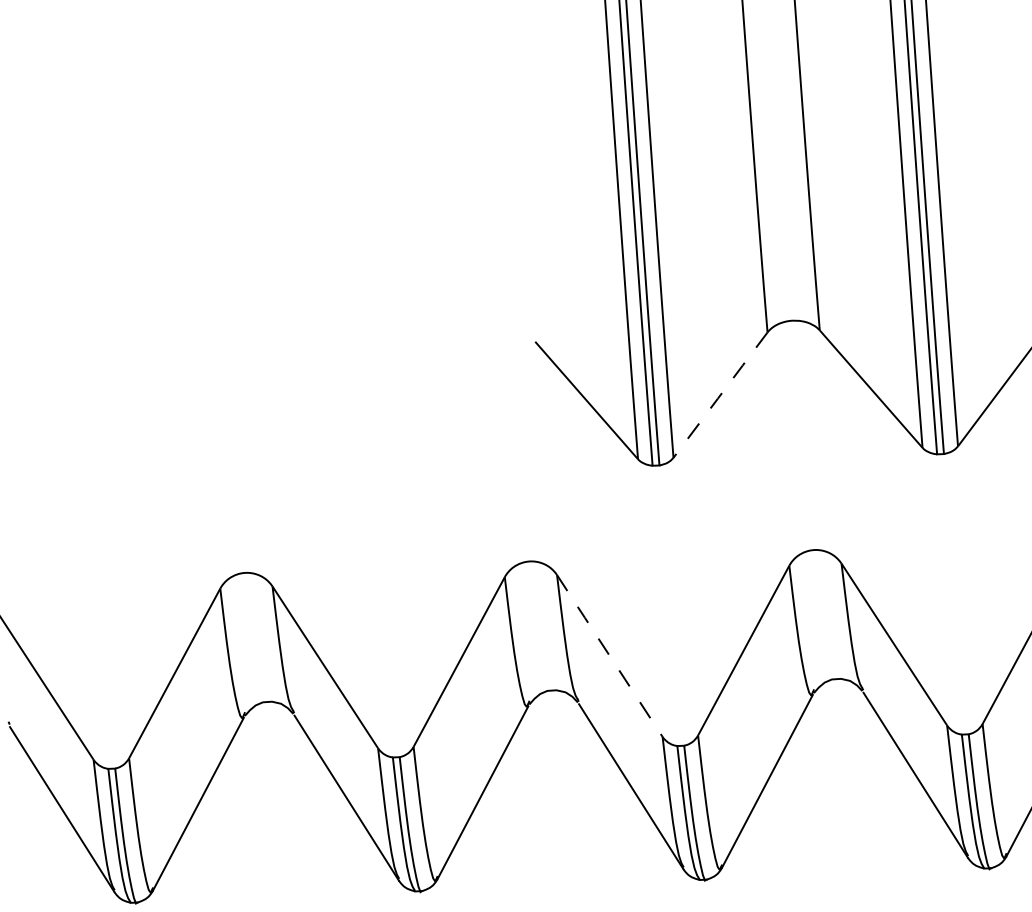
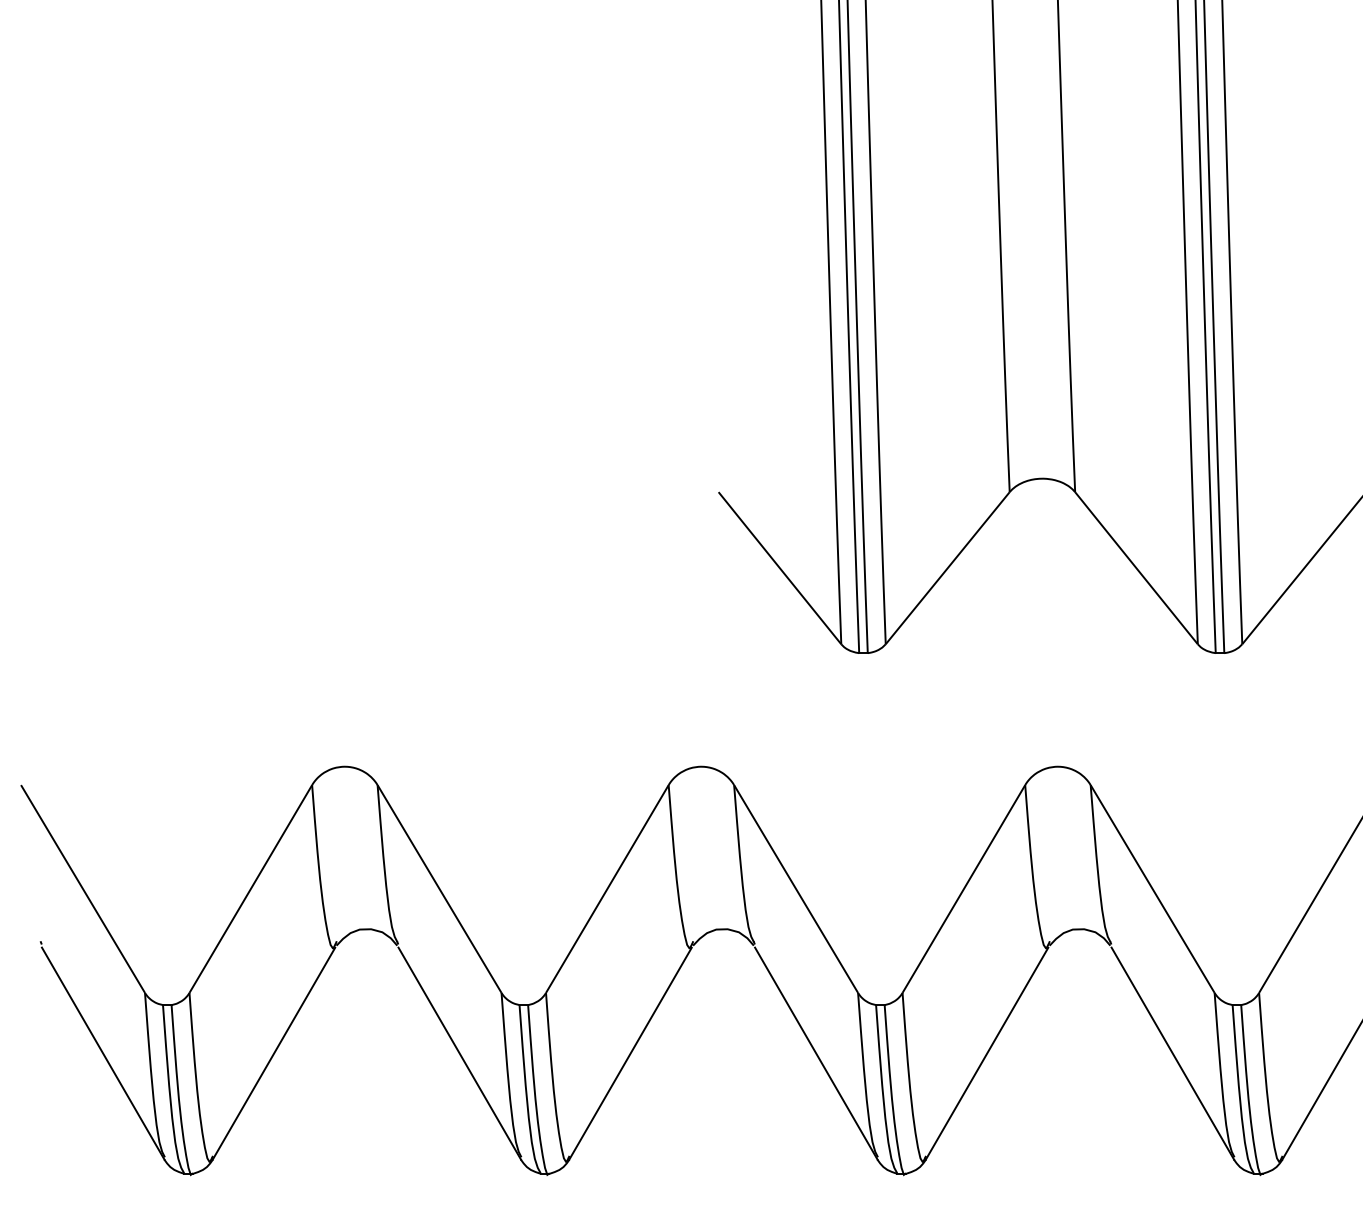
line: (720, 395) -> (947, 568), dashed -> solid
line: (610, 656) -> (796, 889), dashed -> solid

